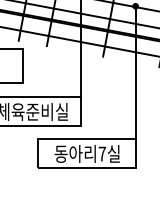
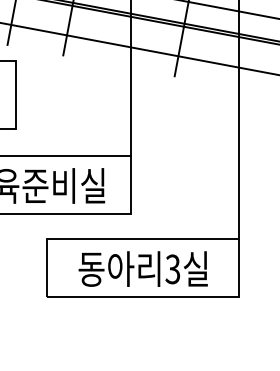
text: (101, 153) -> (171, 268), 7 -> 3

